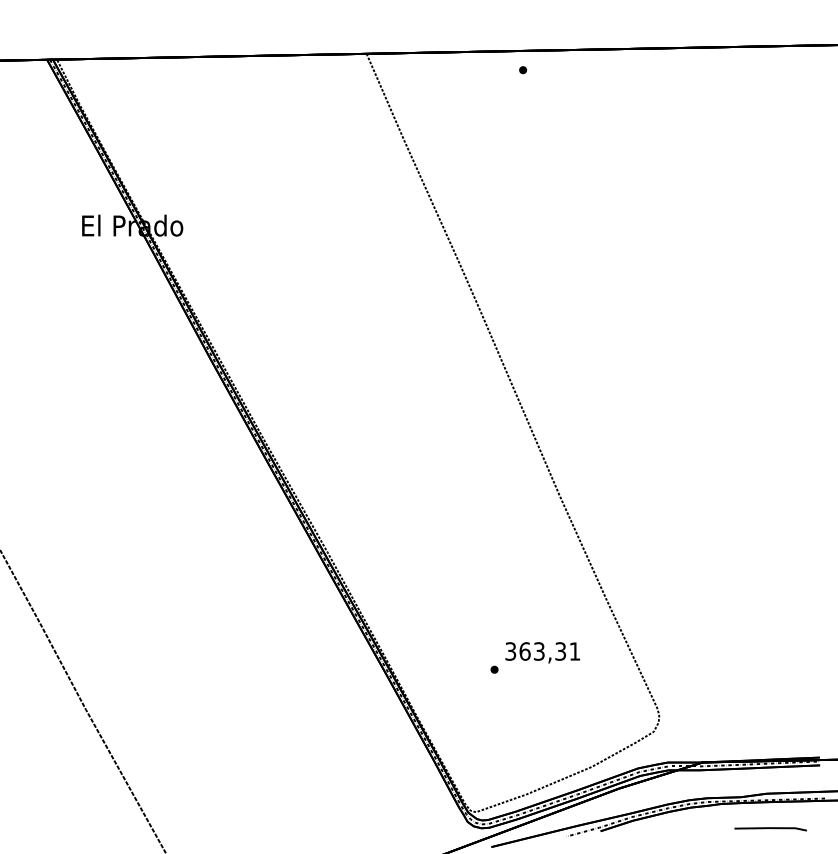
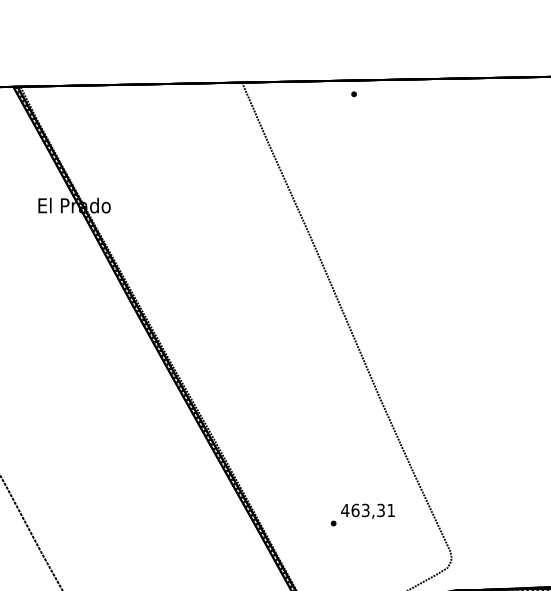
text: (510, 651) -> (345, 510), 363,31 -> 463,31

